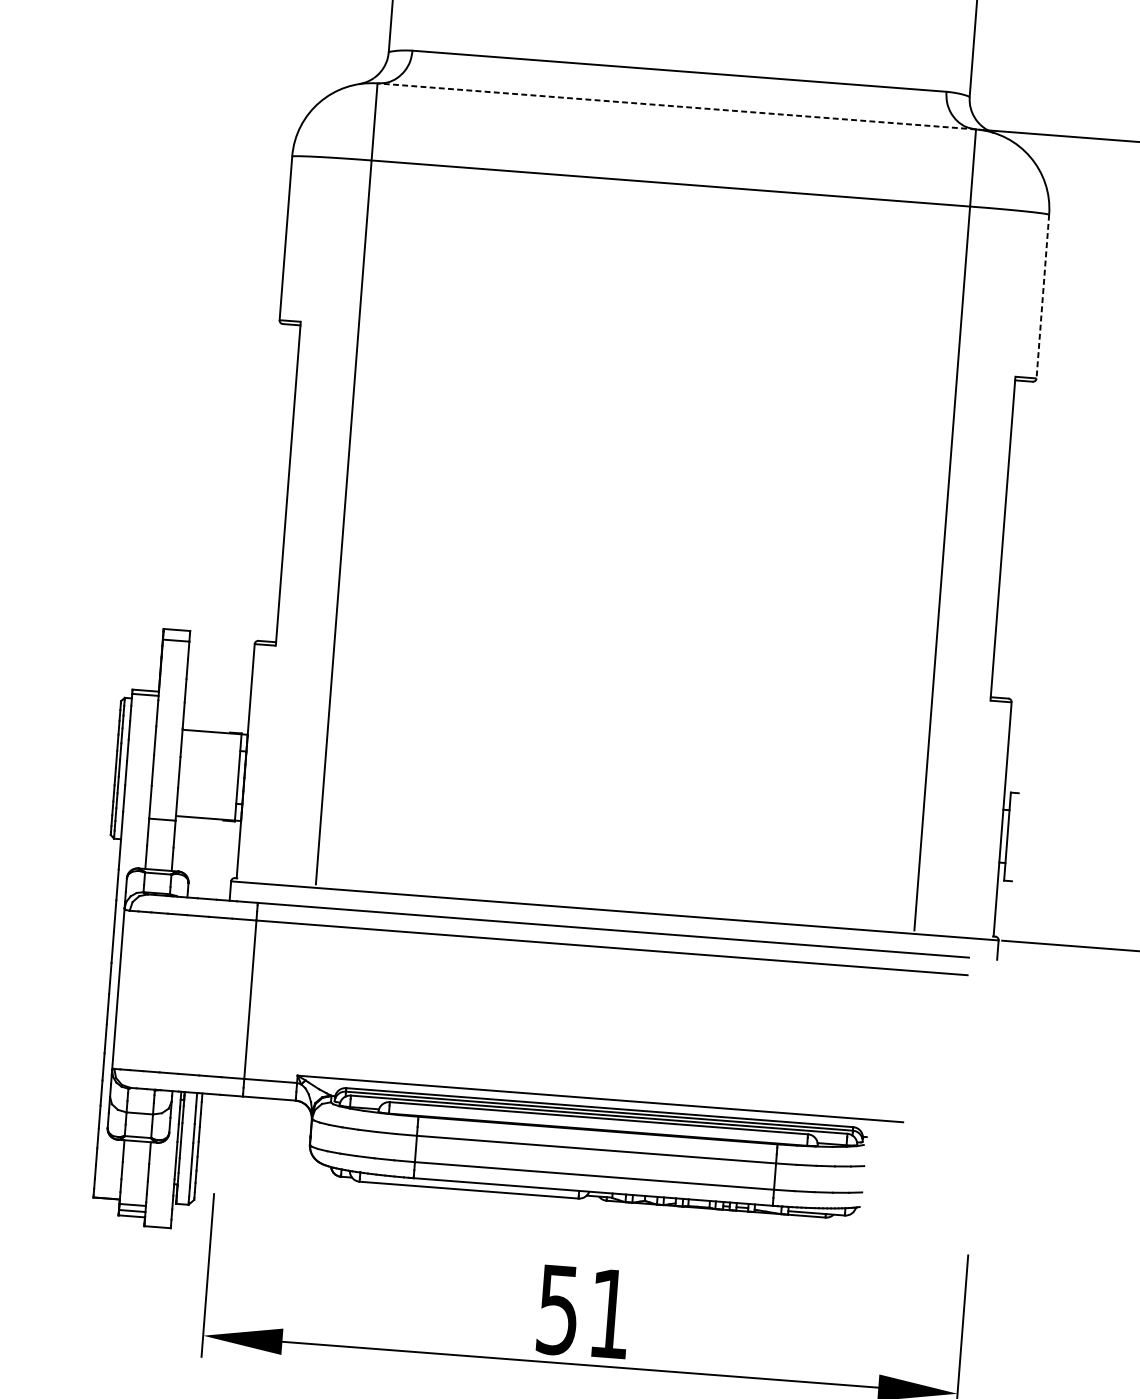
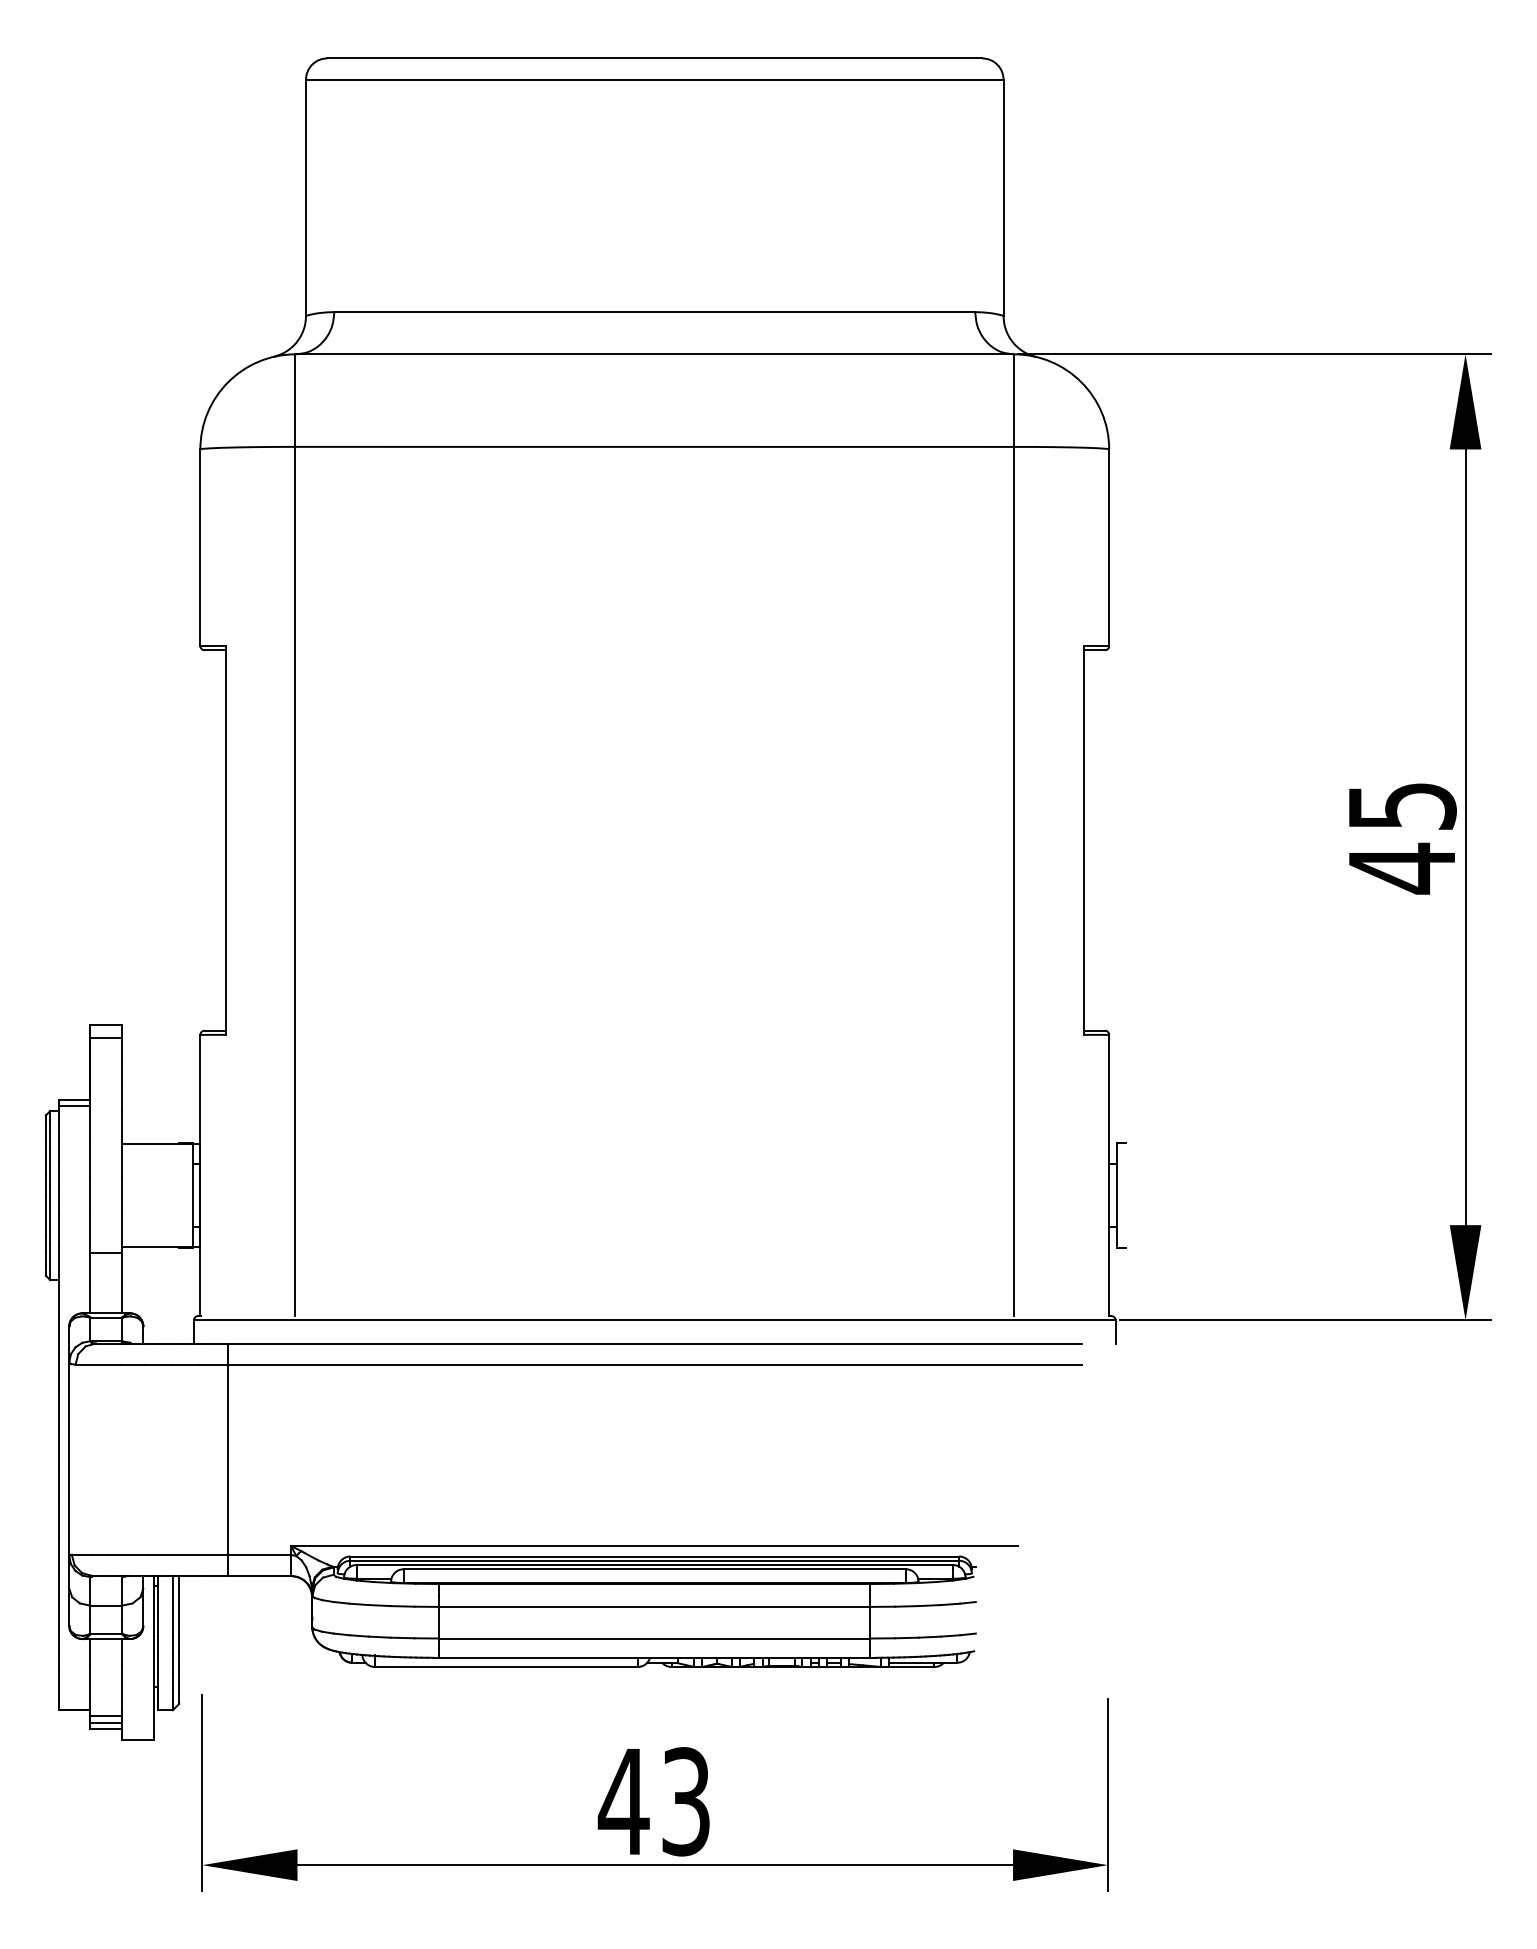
line: (676, 106) -> (654, 354), dashed -> solid
line: (1043, 297) -> (1109, 548), dashed -> solid
text: (582, 1311) -> (653, 1801), 51 -> 43

